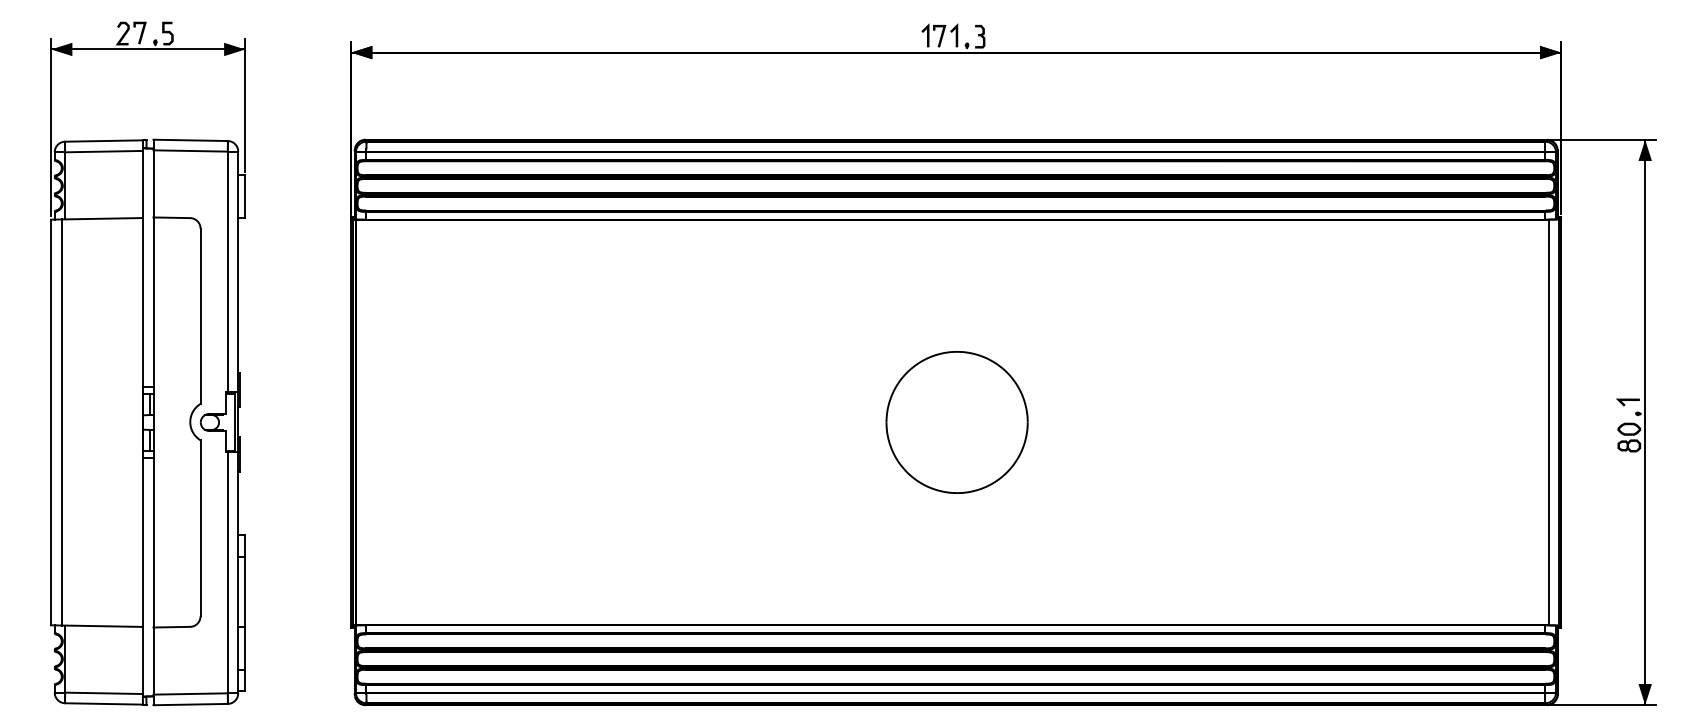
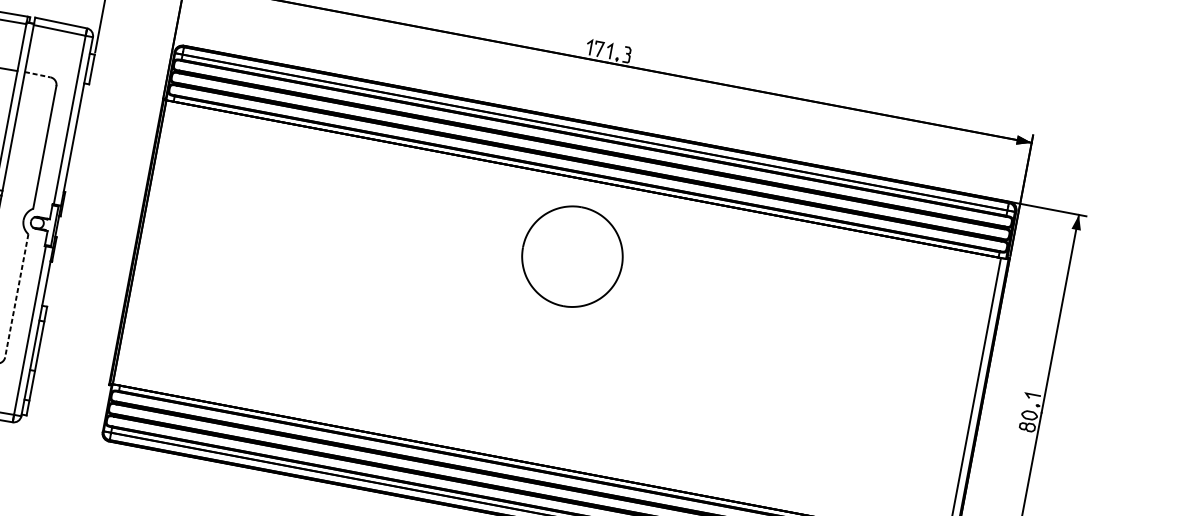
line: (172, 217) -> (38, 74), solid -> dashed
part: (956, 422) -> (572, 256), moved
line: (200, 528) -> (16, 295), solid -> dashed

